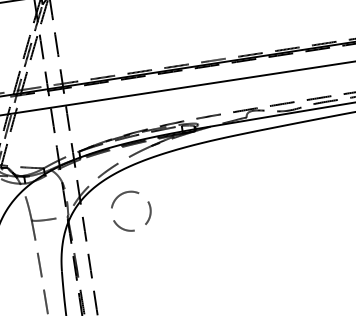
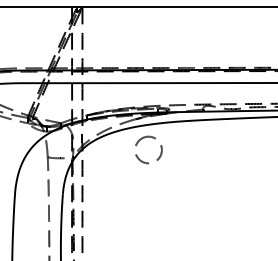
part: (119, 197) -> (142, 139), moved

